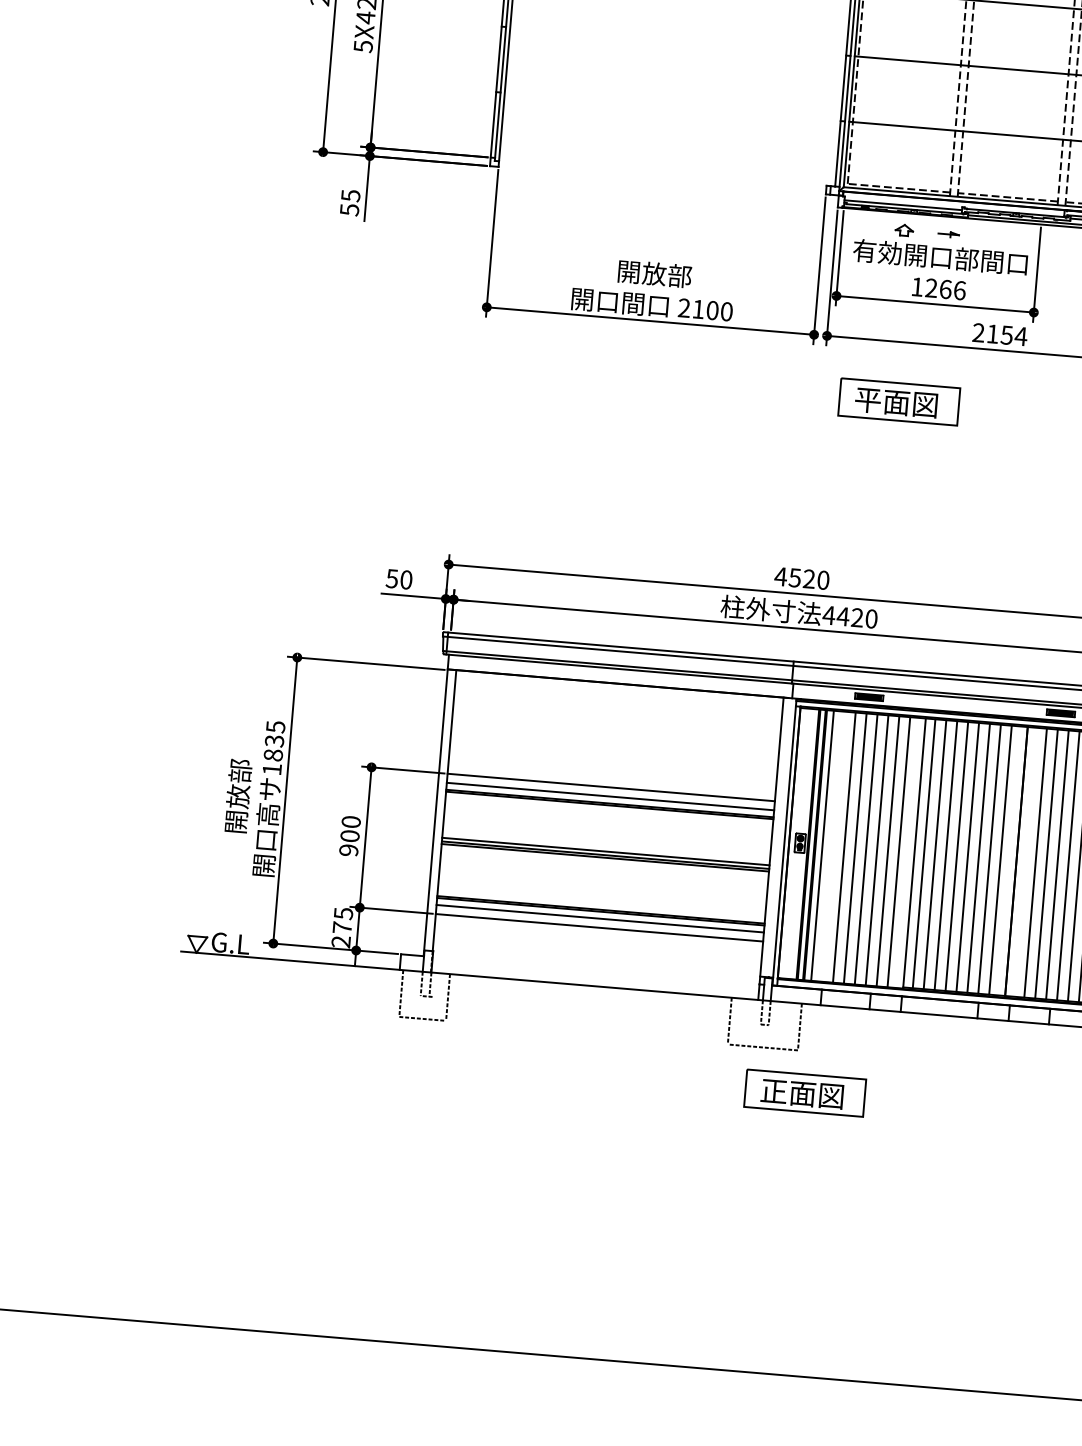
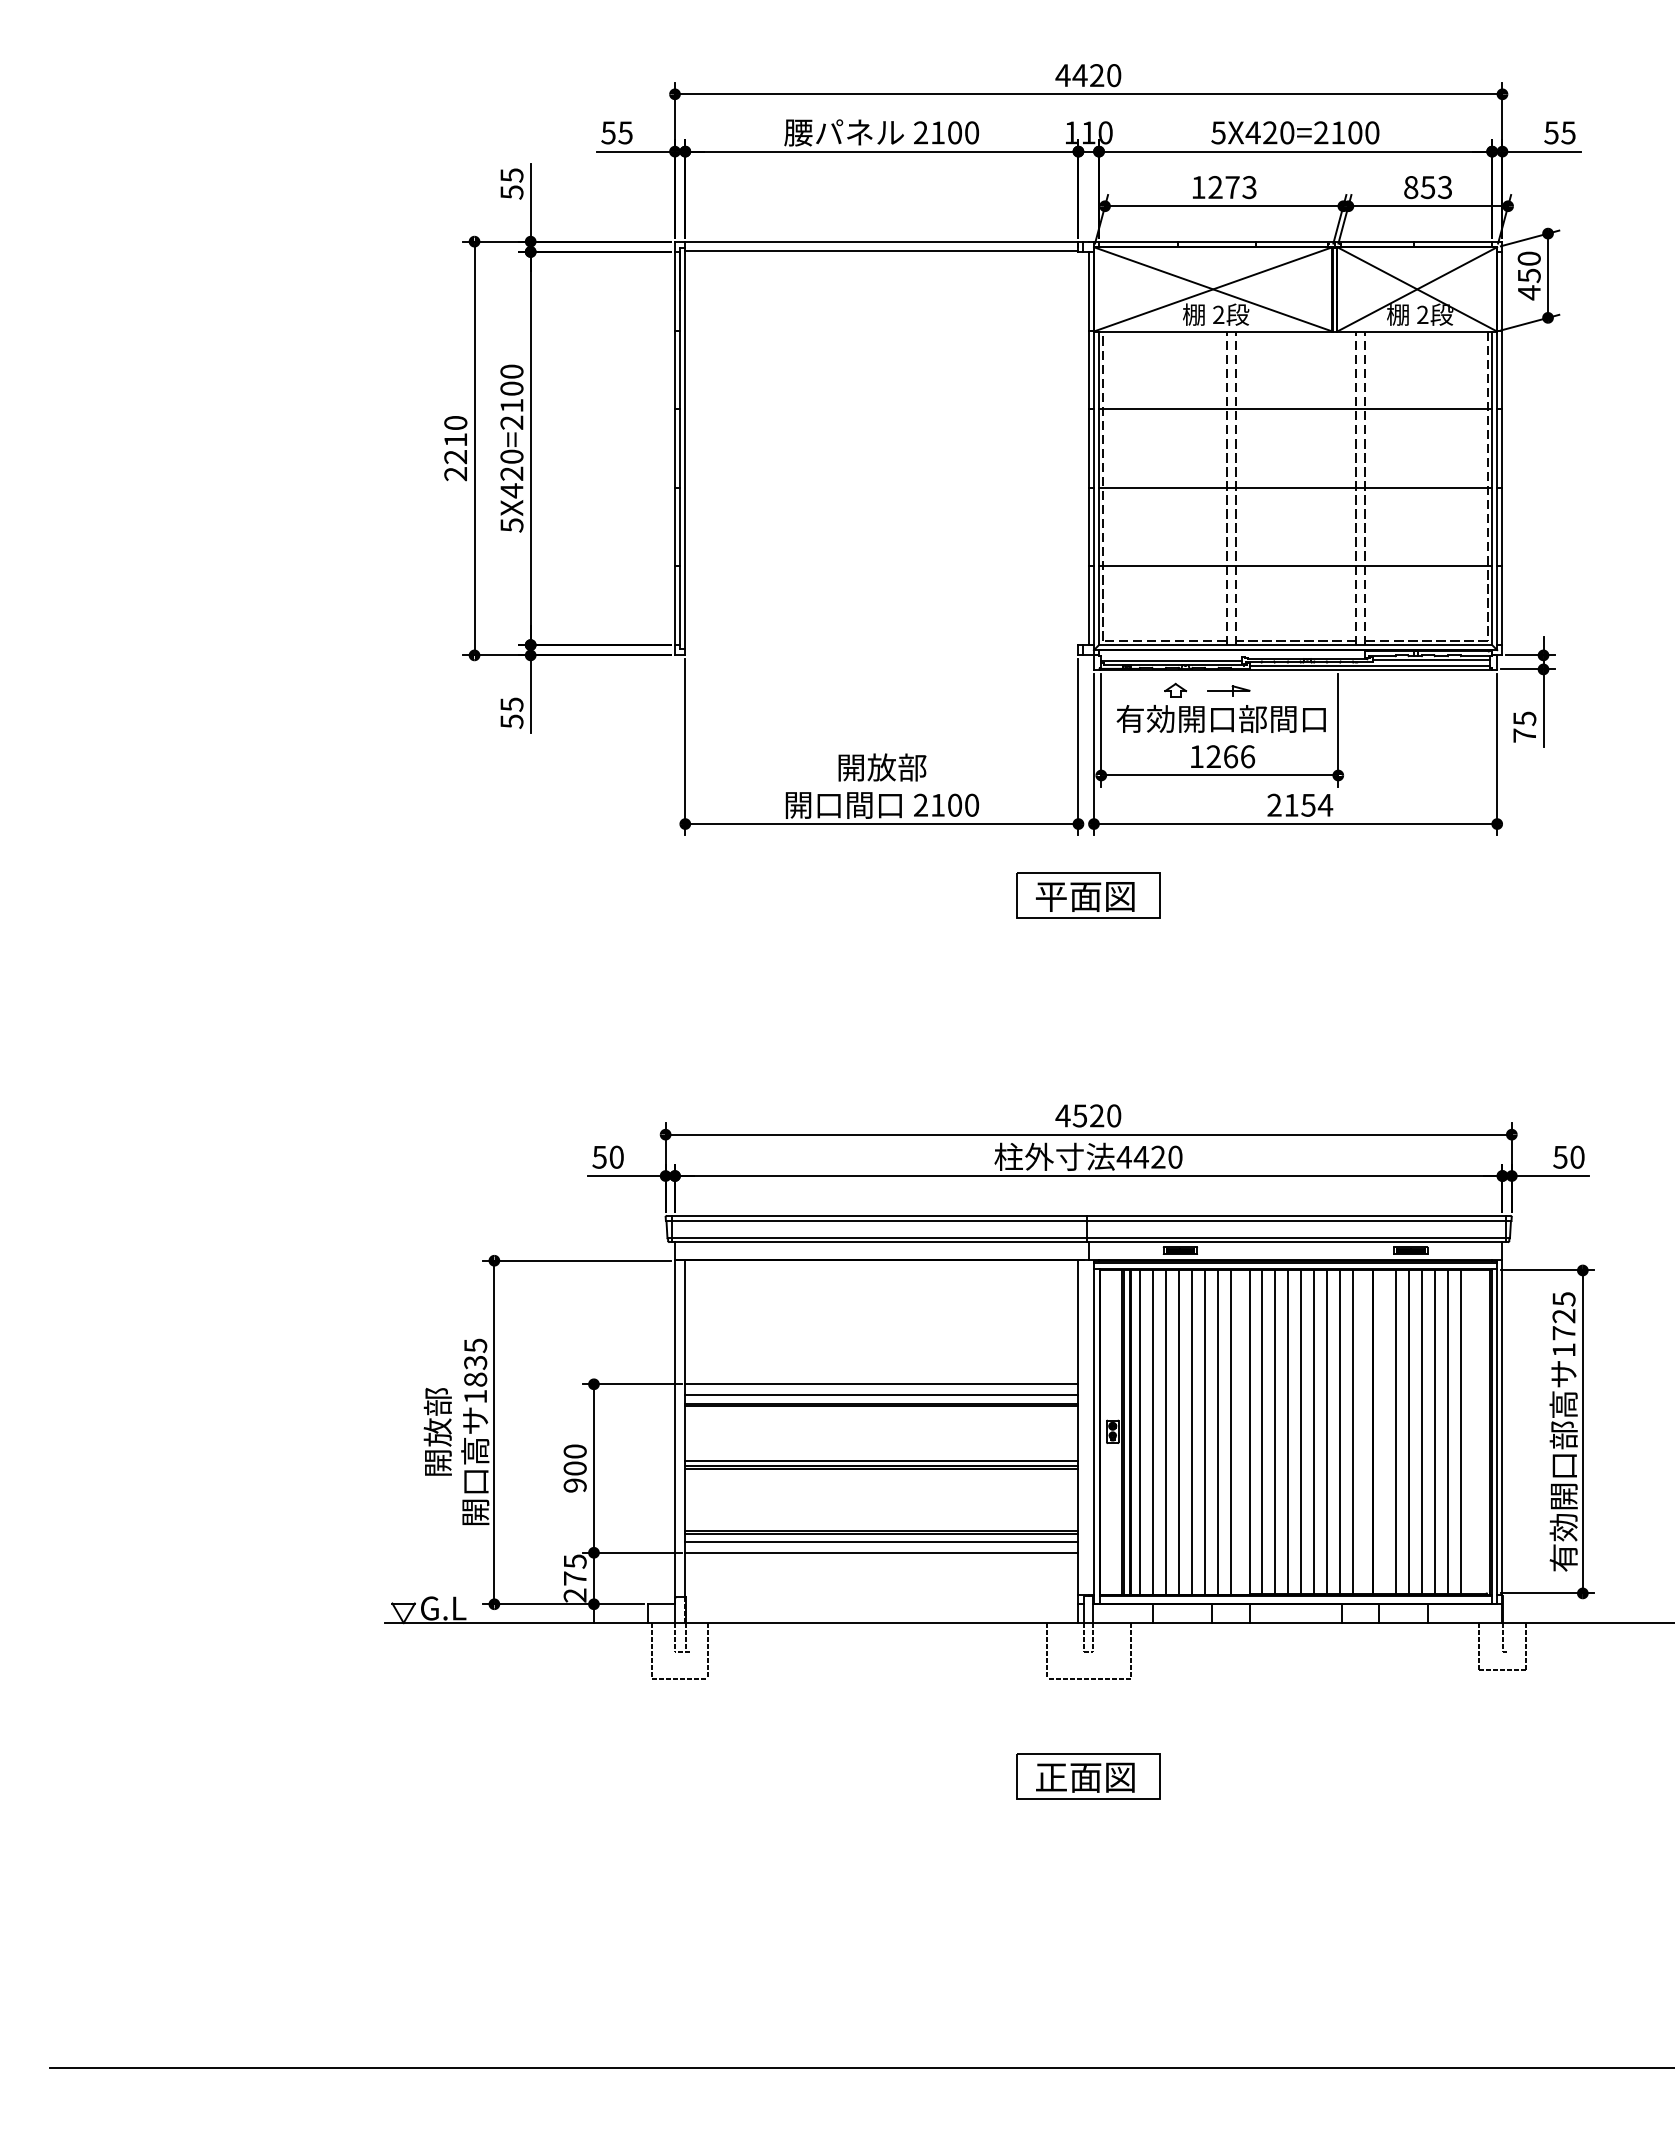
part: (948, 234) -> (1228, 690), size x1.67
part: (899, 401) -> (1088, 895), moved
line: (833, 846) -> (1152, 1432), added
part: (804, 1093) -> (1088, 1776), moved

